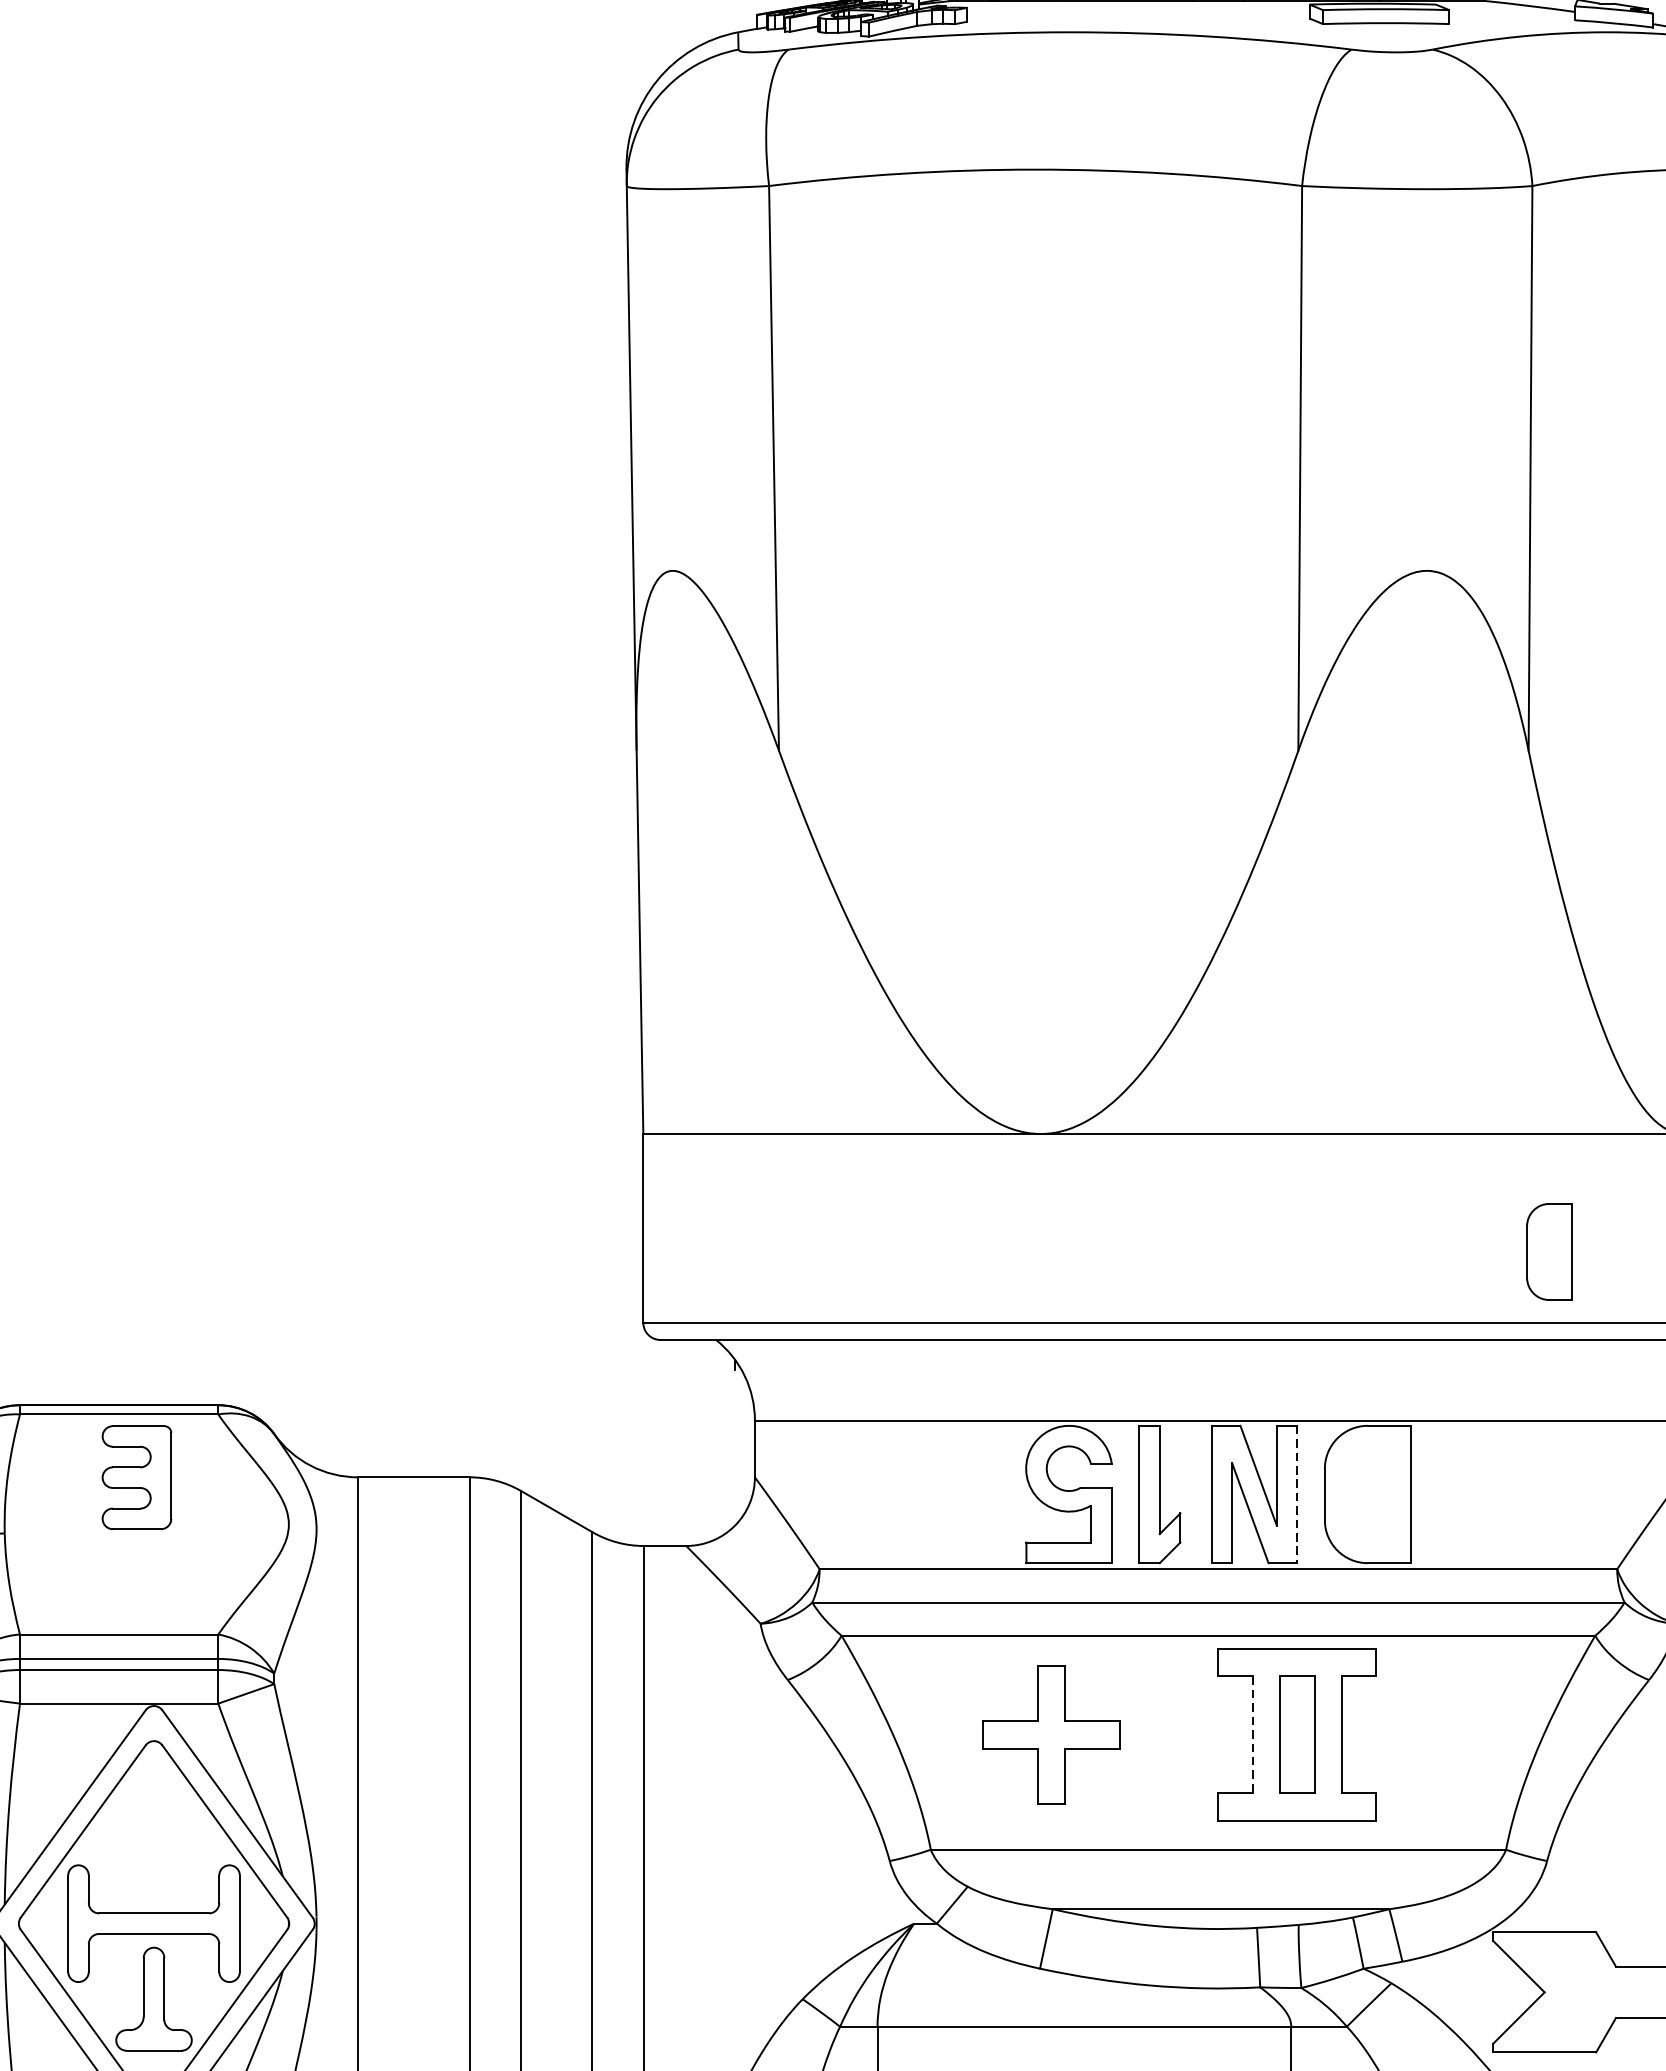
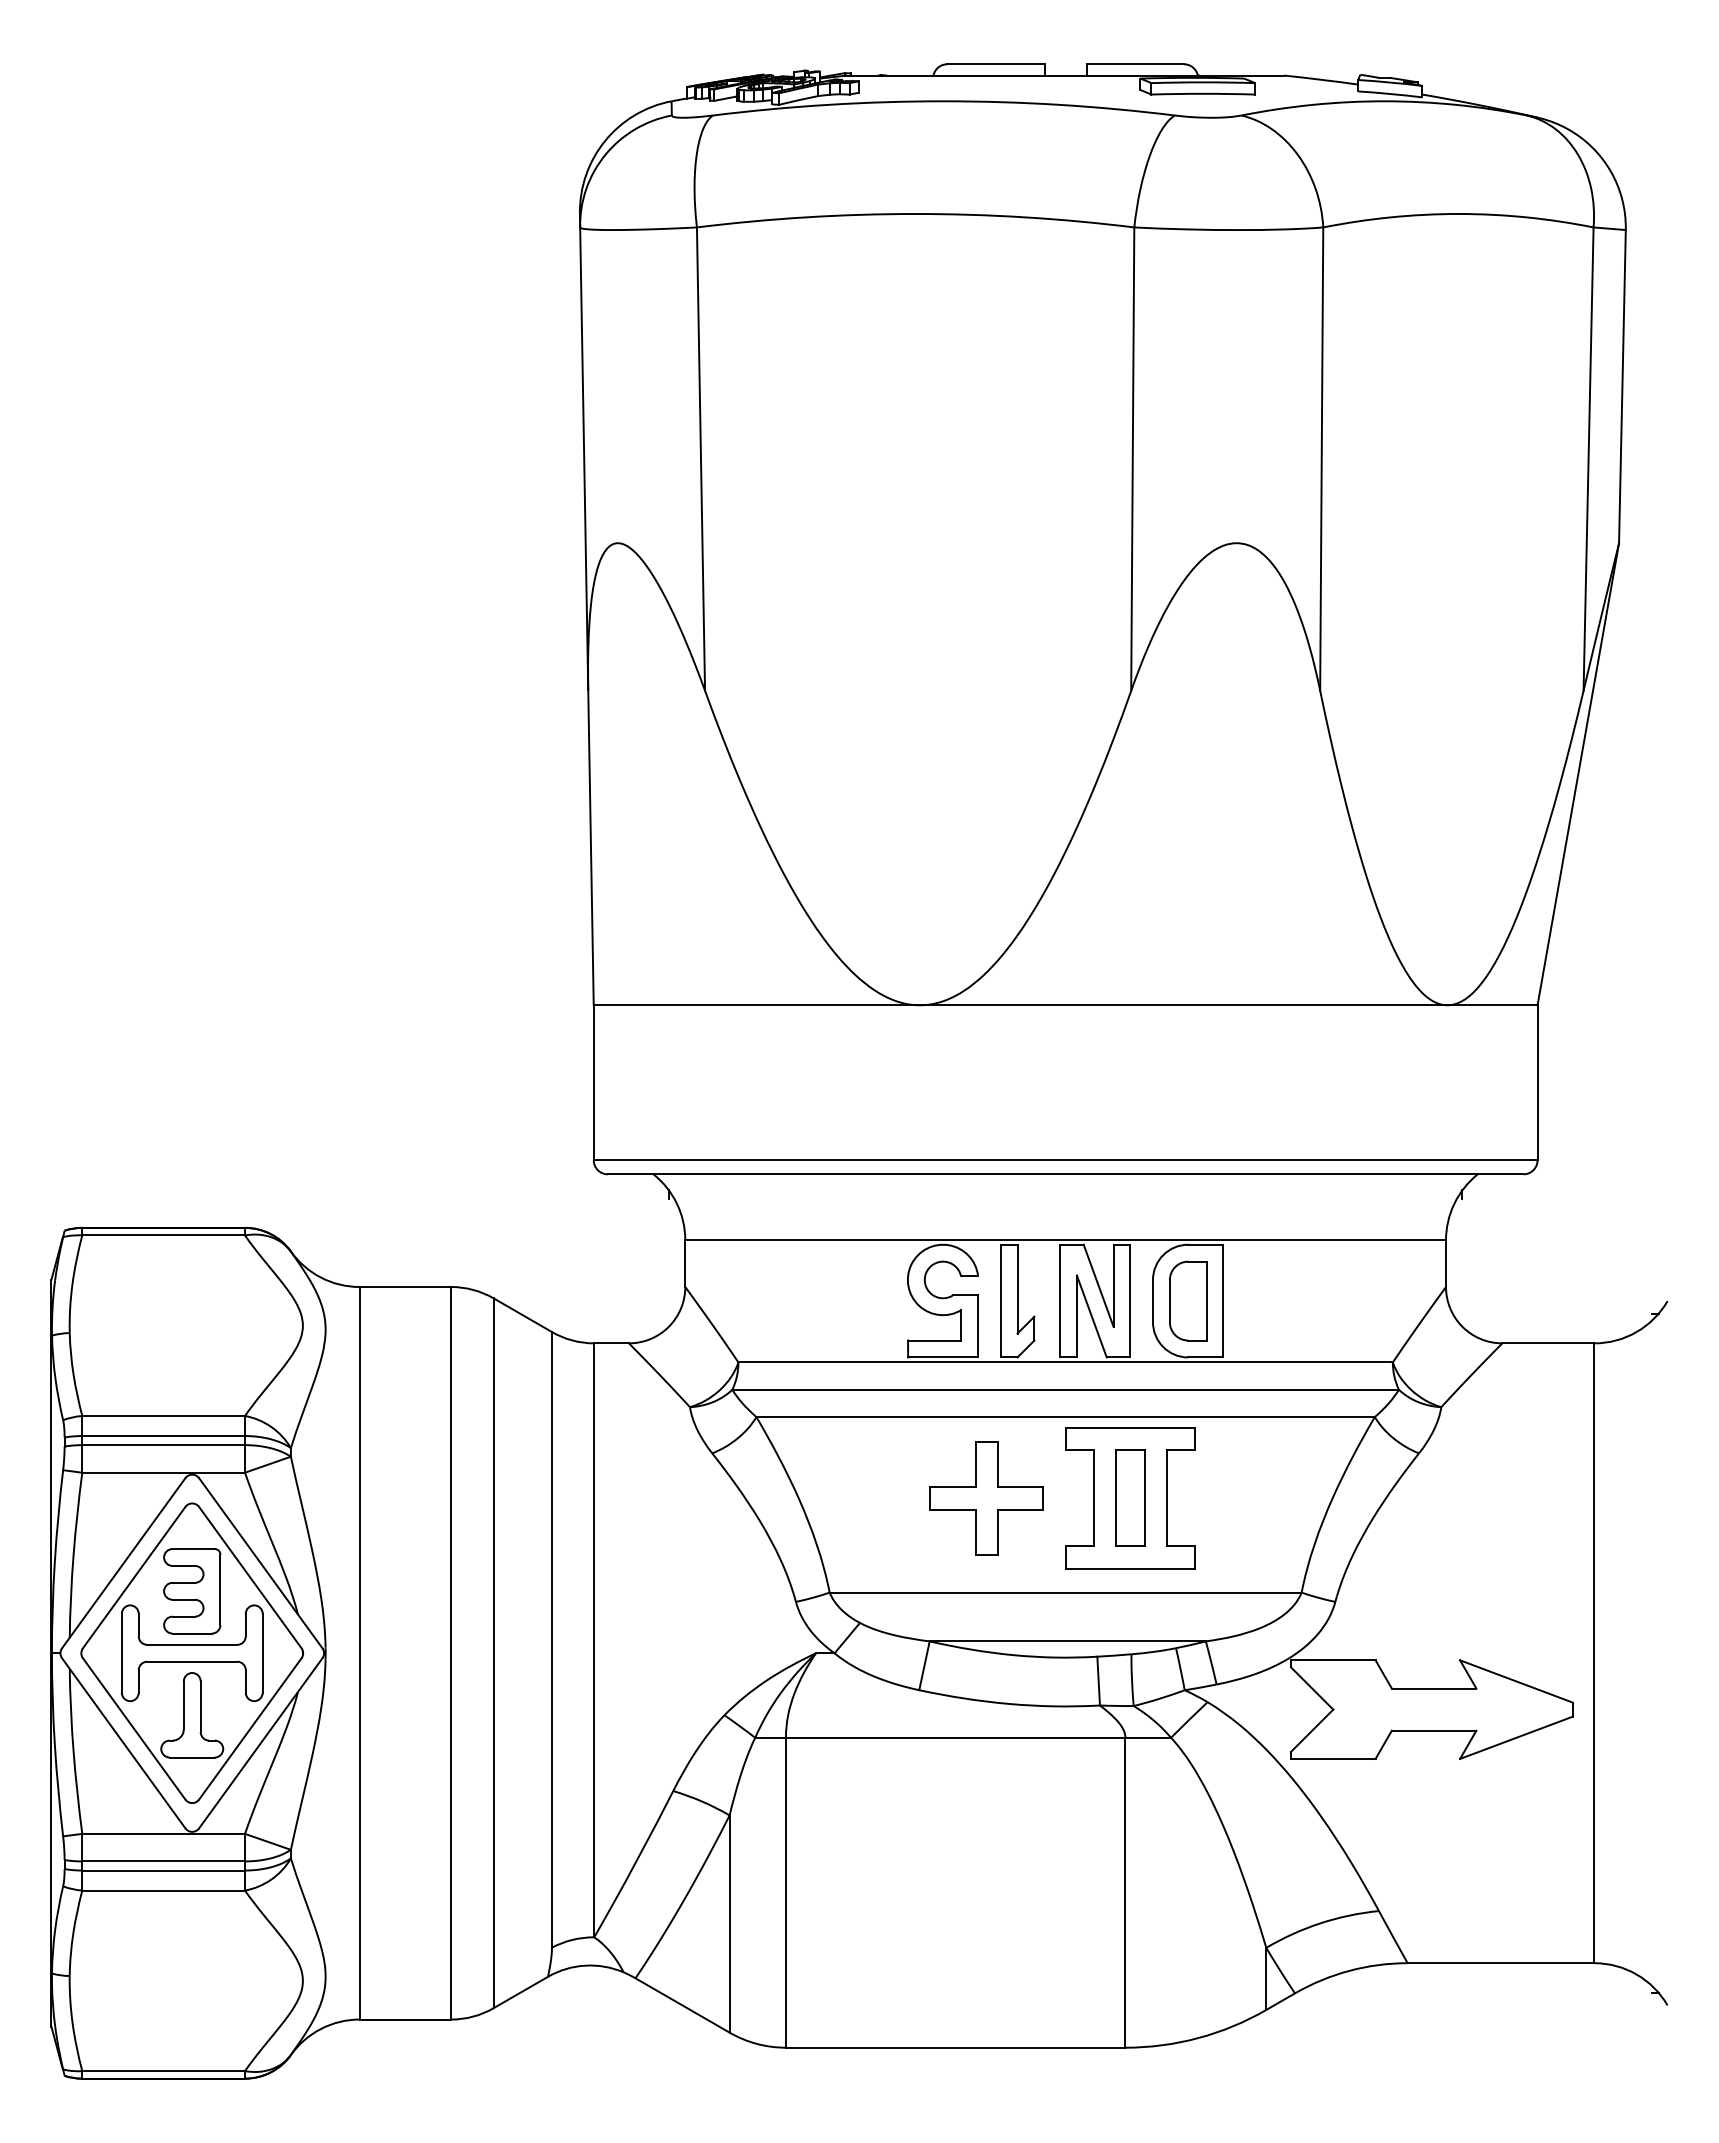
part: (1549, 1251) -> (1188, 1300), moved
part: (137, 1477) -> (192, 1591), moved
line: (1297, 1494) -> (1130, 1301), dashed -> solid
part: (1051, 1735) -> (986, 1498), moved
line: (1252, 1735) -> (1093, 1498), dashed -> solid

